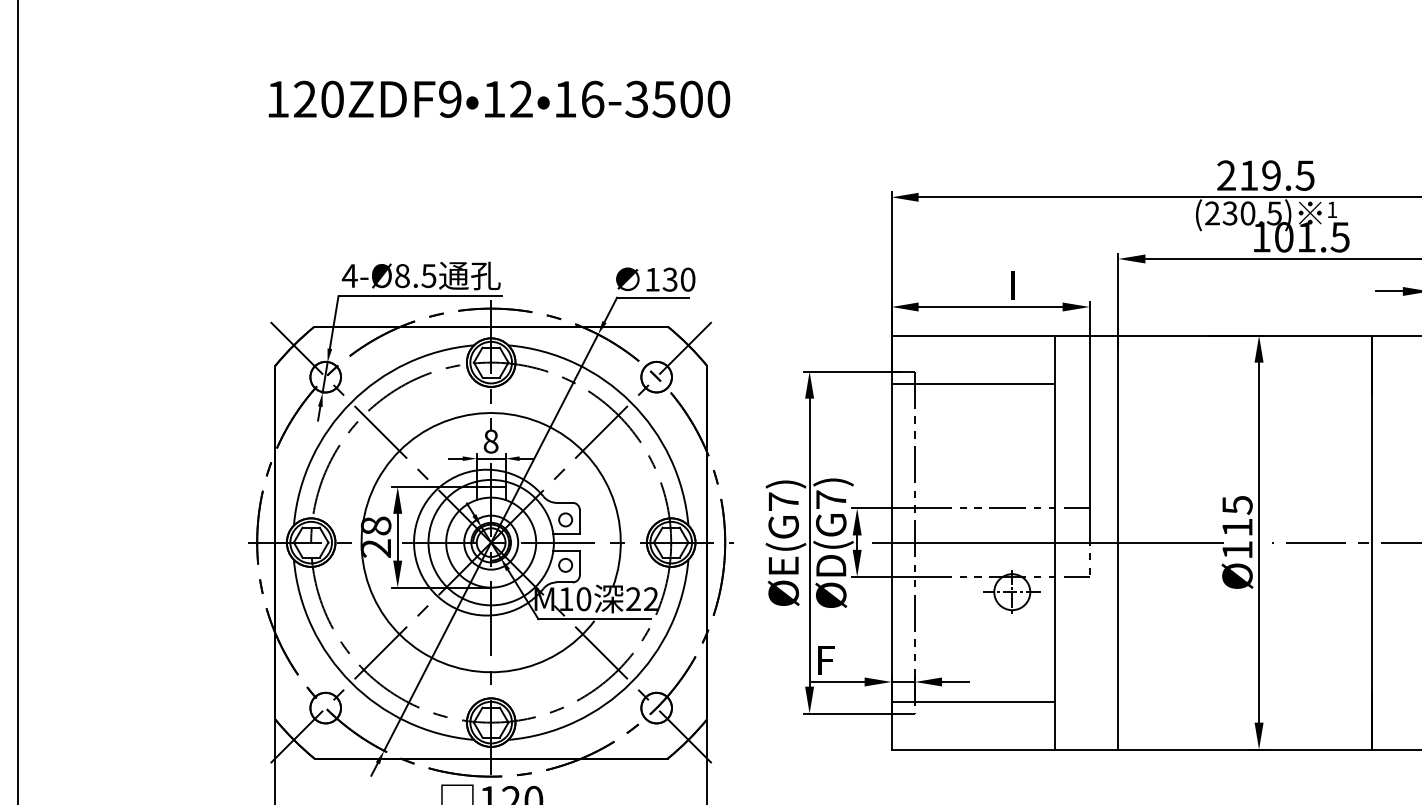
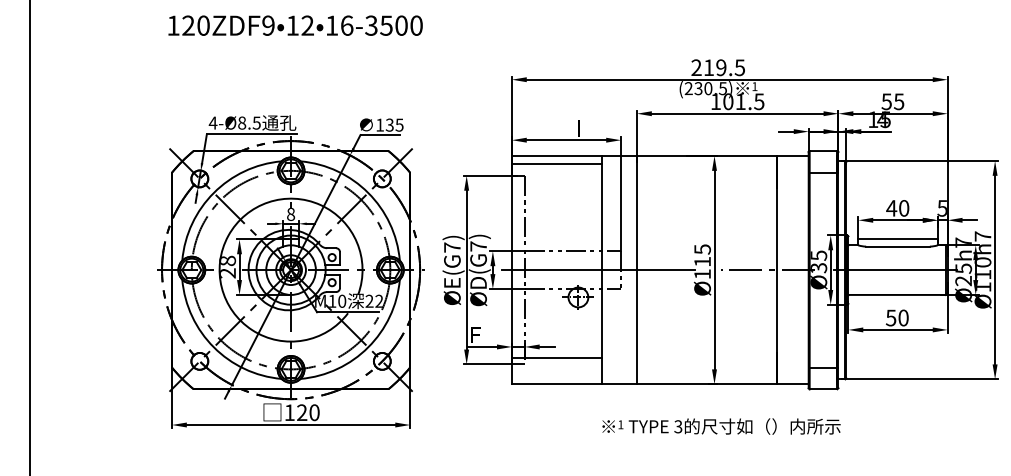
text: (687, 278) -> (399, 124), 130 -> 135
line: (972, 383) -> (556, 164), moved

